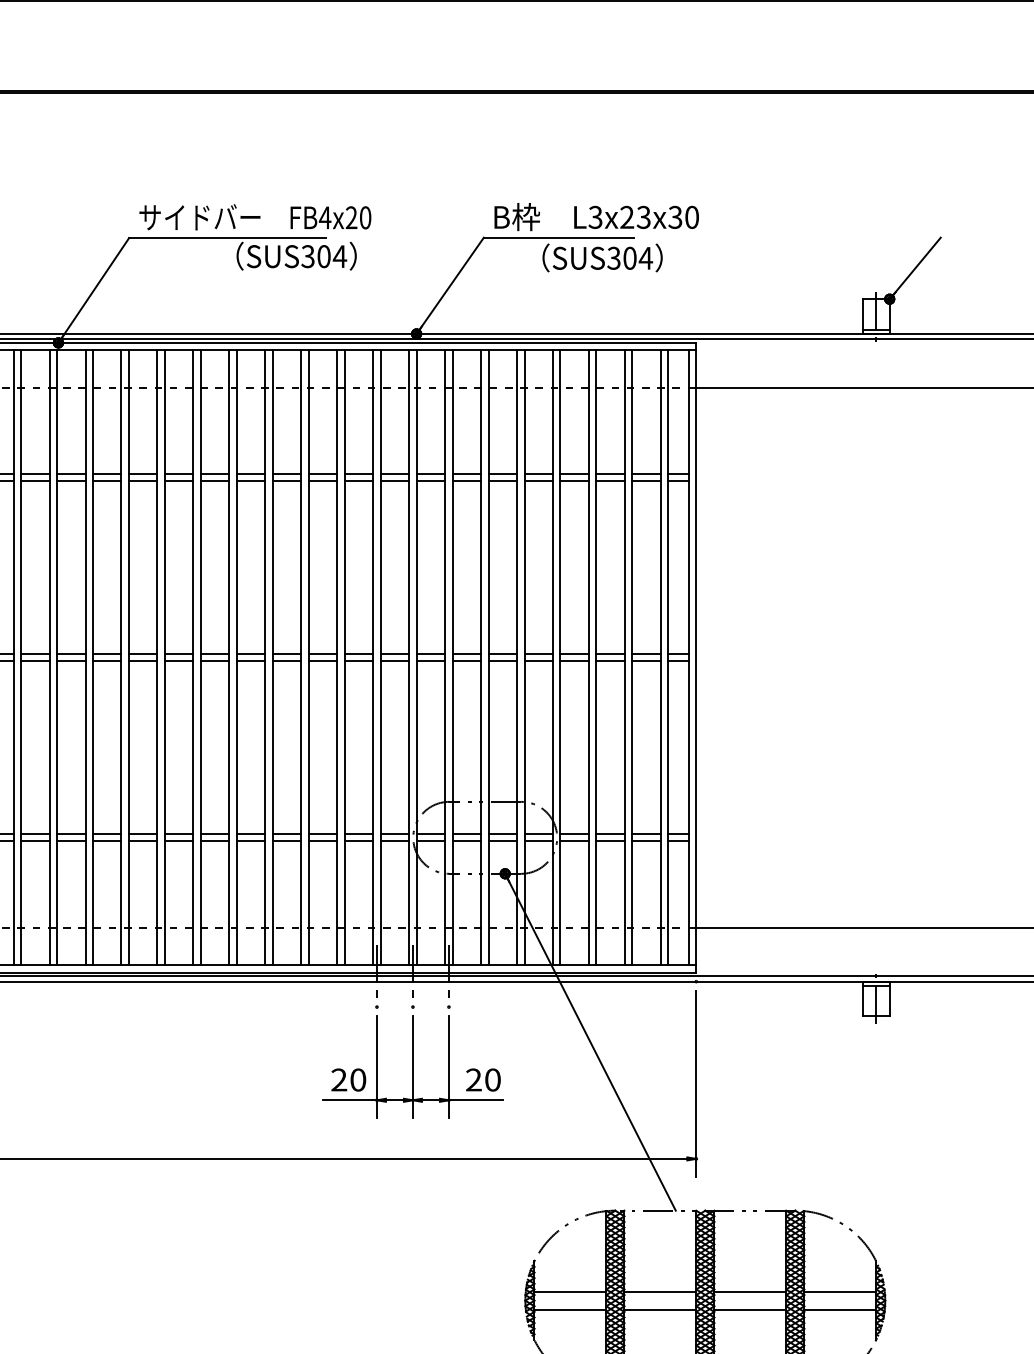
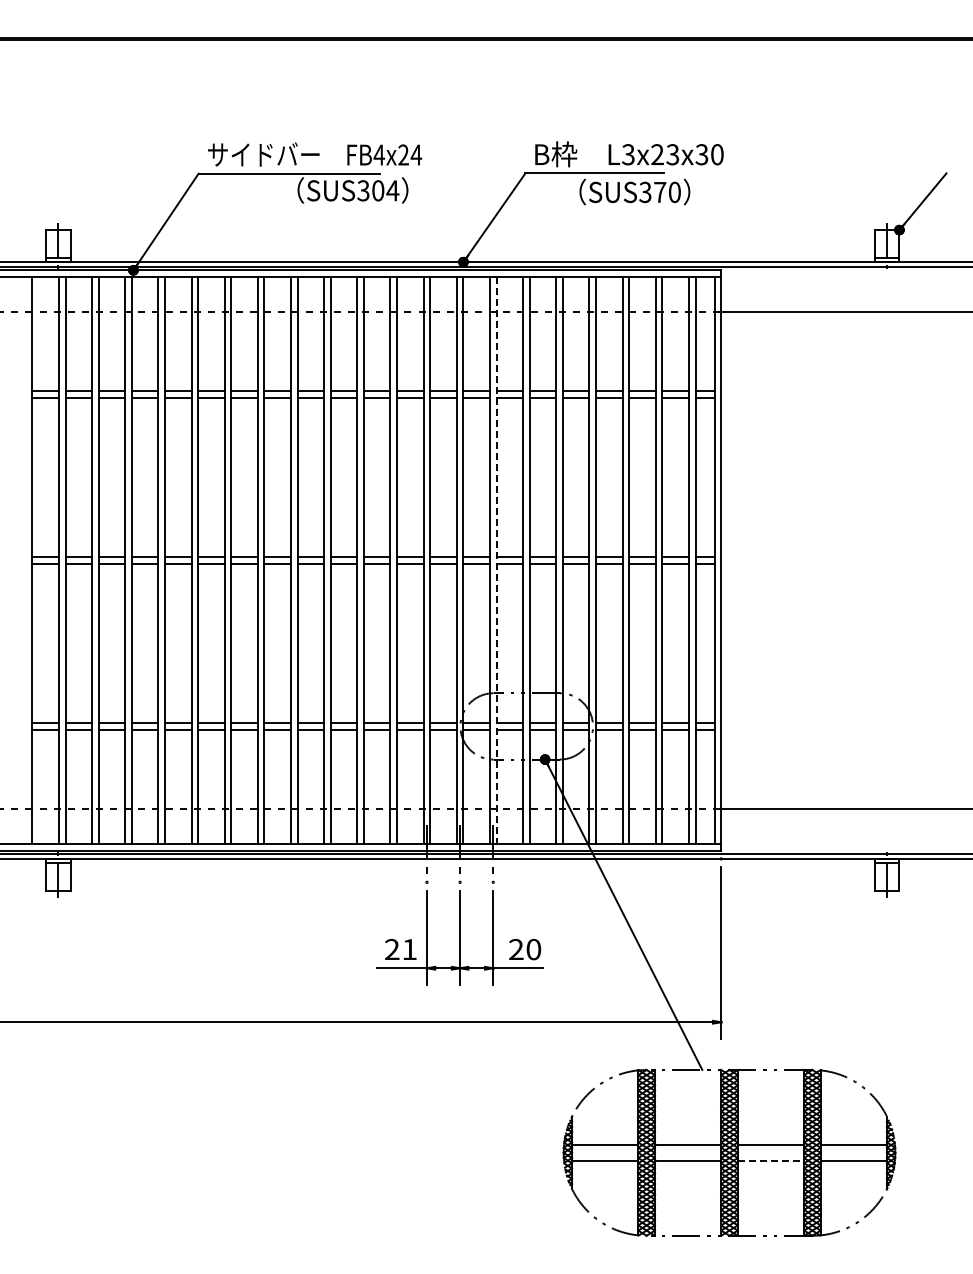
text: (365, 217) -> (416, 154), FB4x20 -> FB4x24
text: (637, 258) -> (667, 192), SUS304 -> SUS370
line: (452, 658) -> (496, 561), solid -> dashed
text: (358, 1079) -> (409, 949), 20 -> 21
line: (750, 1310) -> (771, 1161), solid -> dashed

